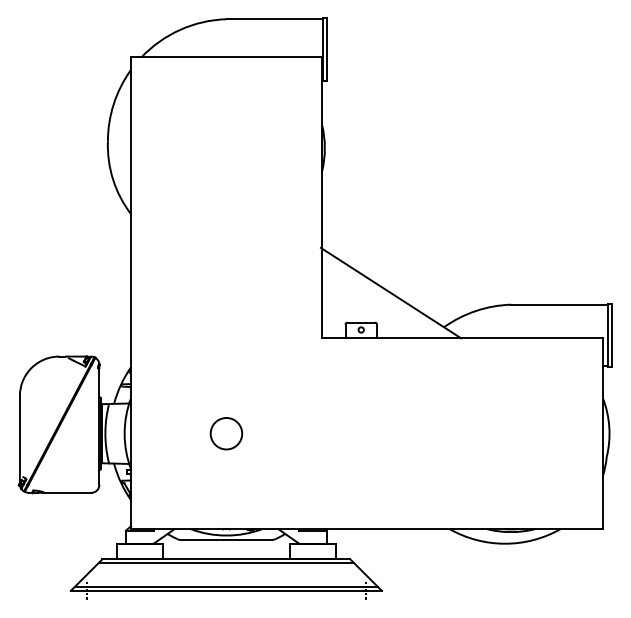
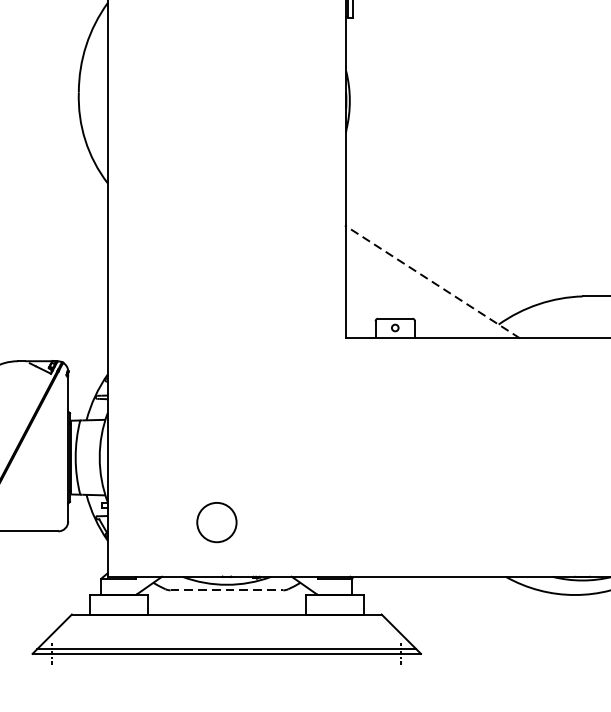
line: (390, 292) -> (431, 281), solid -> dashed
circle: (226, 433) -> (216, 522), moved
line: (226, 540) -> (226, 590), solid -> dashed
line: (226, 563) -> (226, 619), removed

